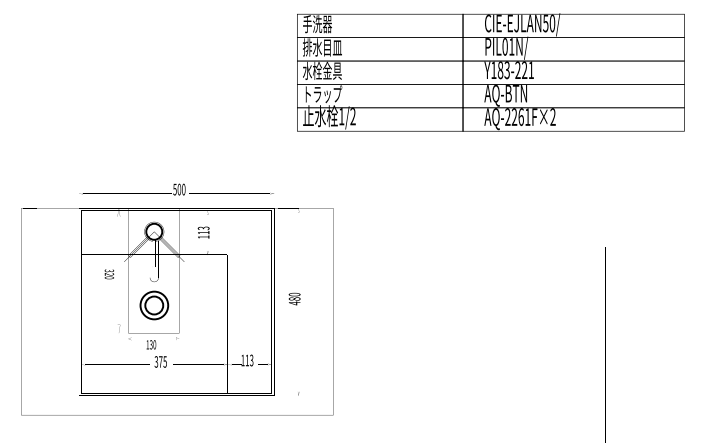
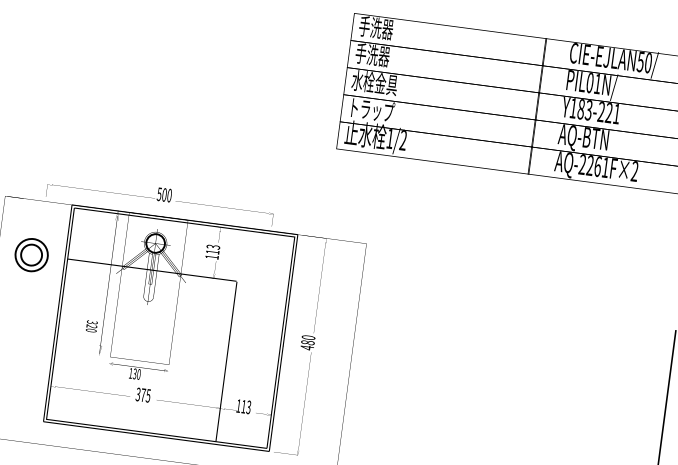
text: (321, 47) -> (377, 55), 排水目皿 -> 手洗器
text: (176, 189) -> (161, 194), moved
text: (109, 274) -> (91, 326), moved
part: (154, 305) -> (31, 255), moved

